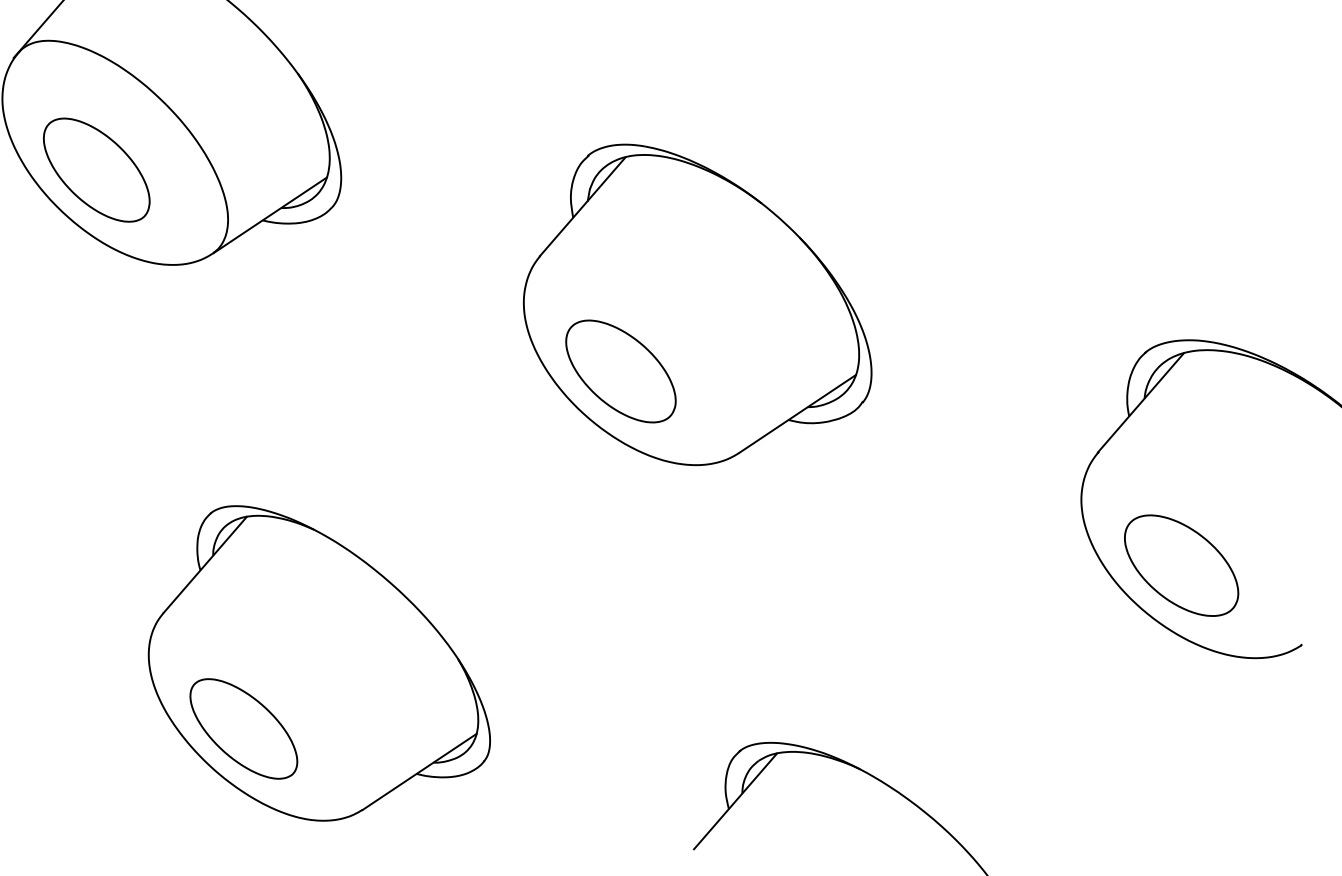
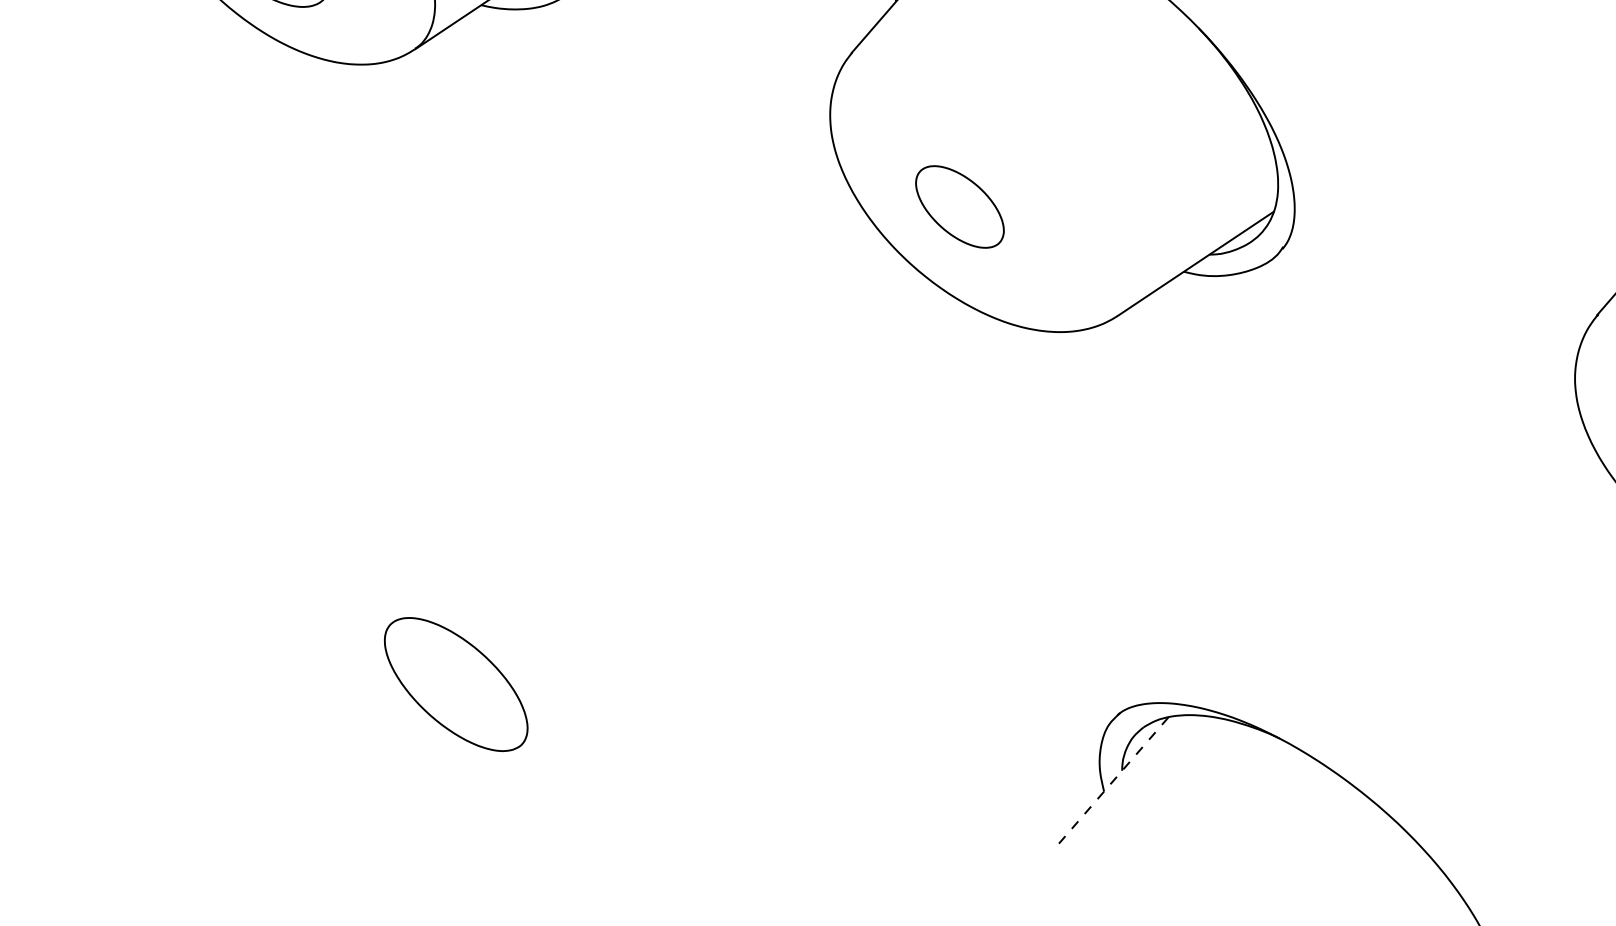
part: (620, 371) -> (959, 207), size x0.6
part: (318, 663) -> (555, 597), removed
line: (735, 801) -> (1112, 781), solid -> dashed

